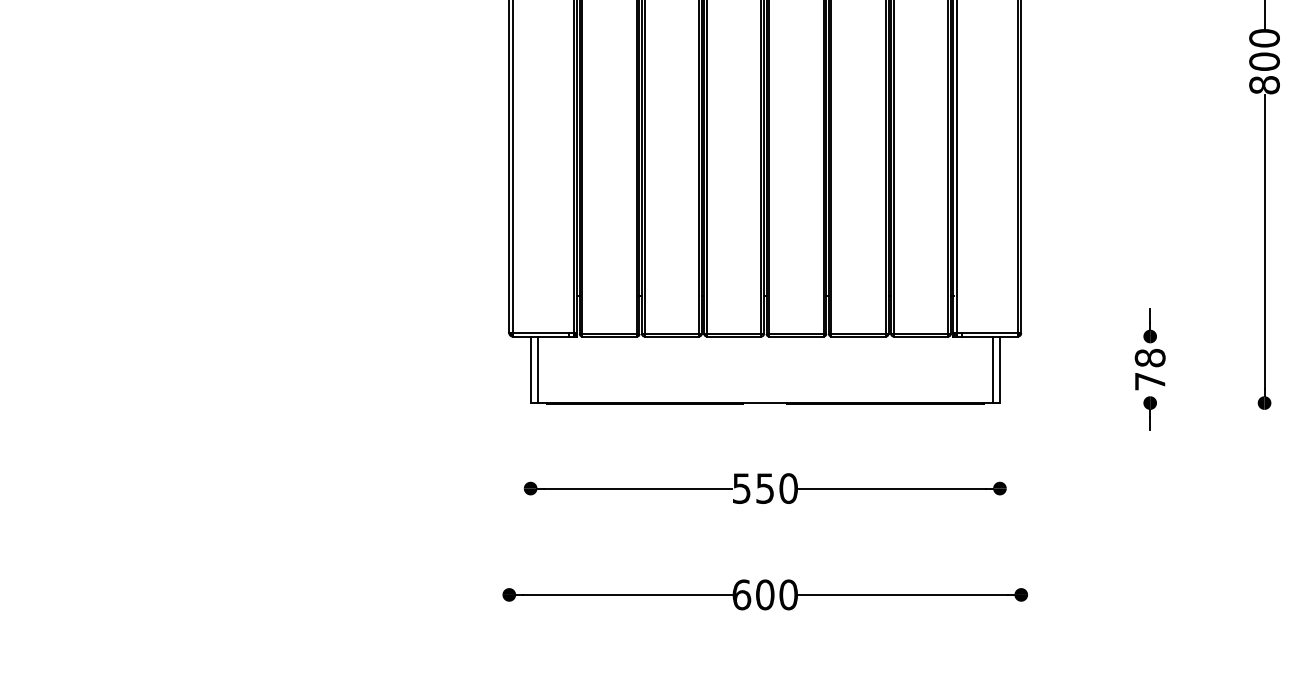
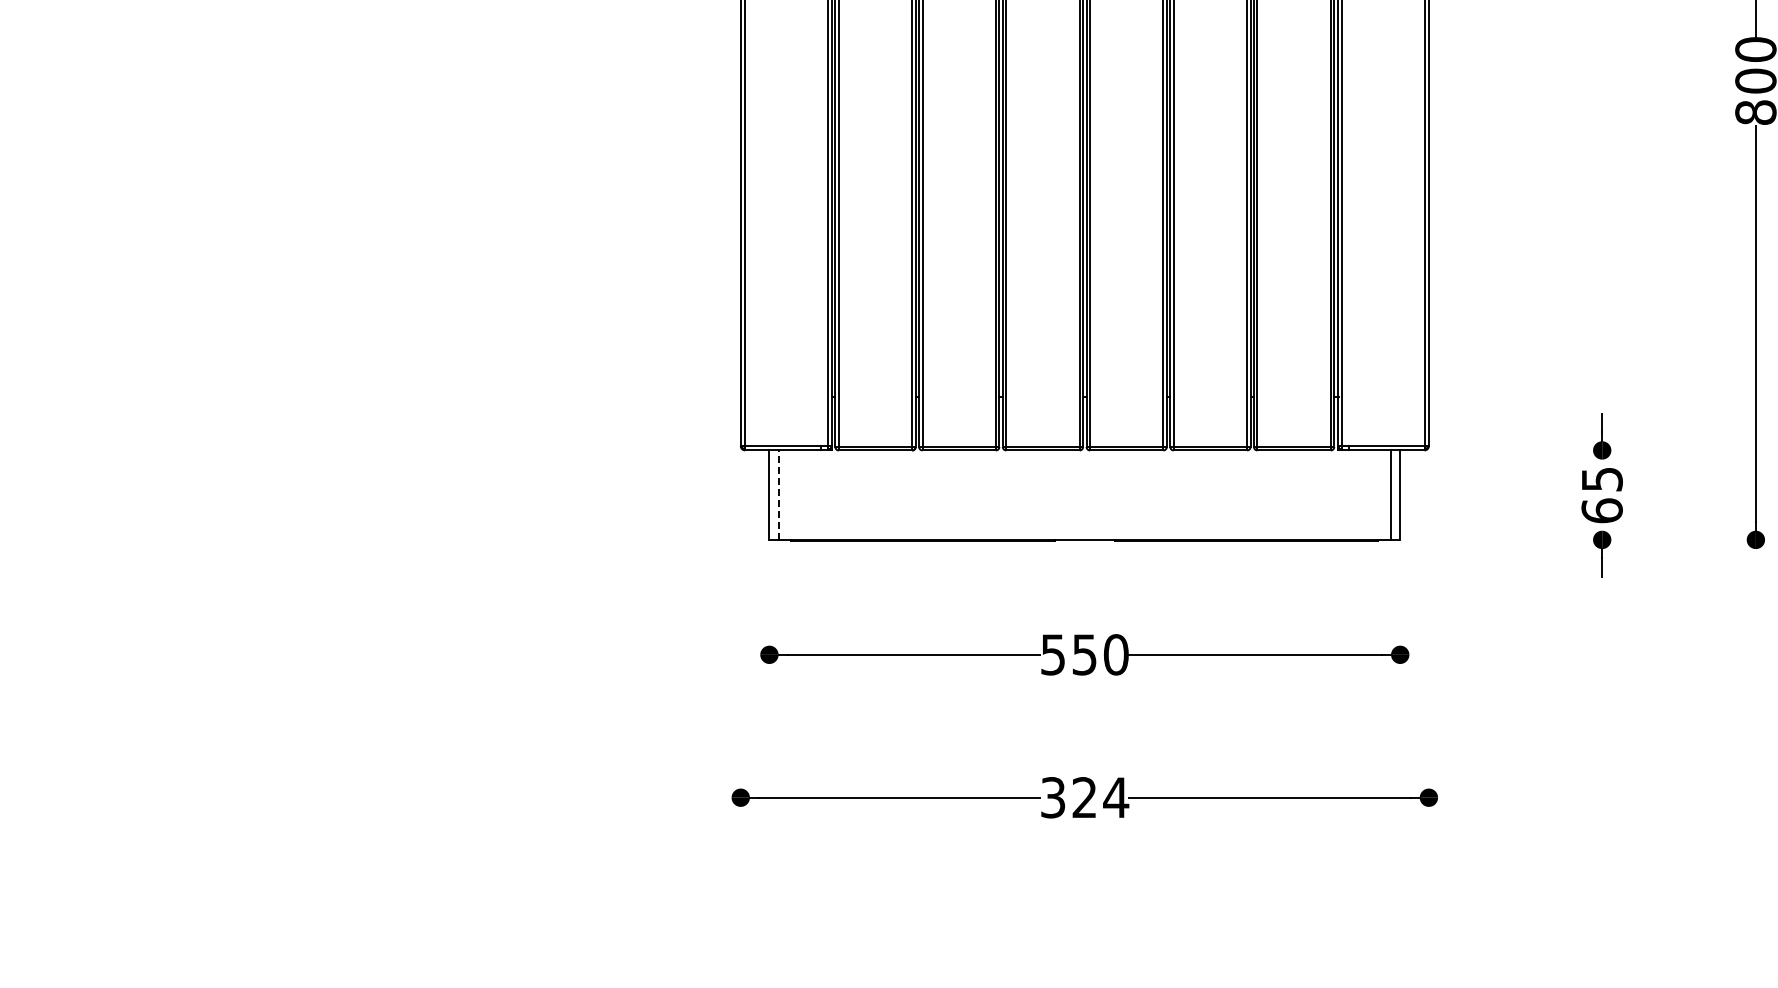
line: (537, 370) -> (778, 495), solid -> dashed
text: (1149, 370) -> (1601, 495), 78 -> 65
text: (765, 594) -> (1085, 797), 600 -> 324

